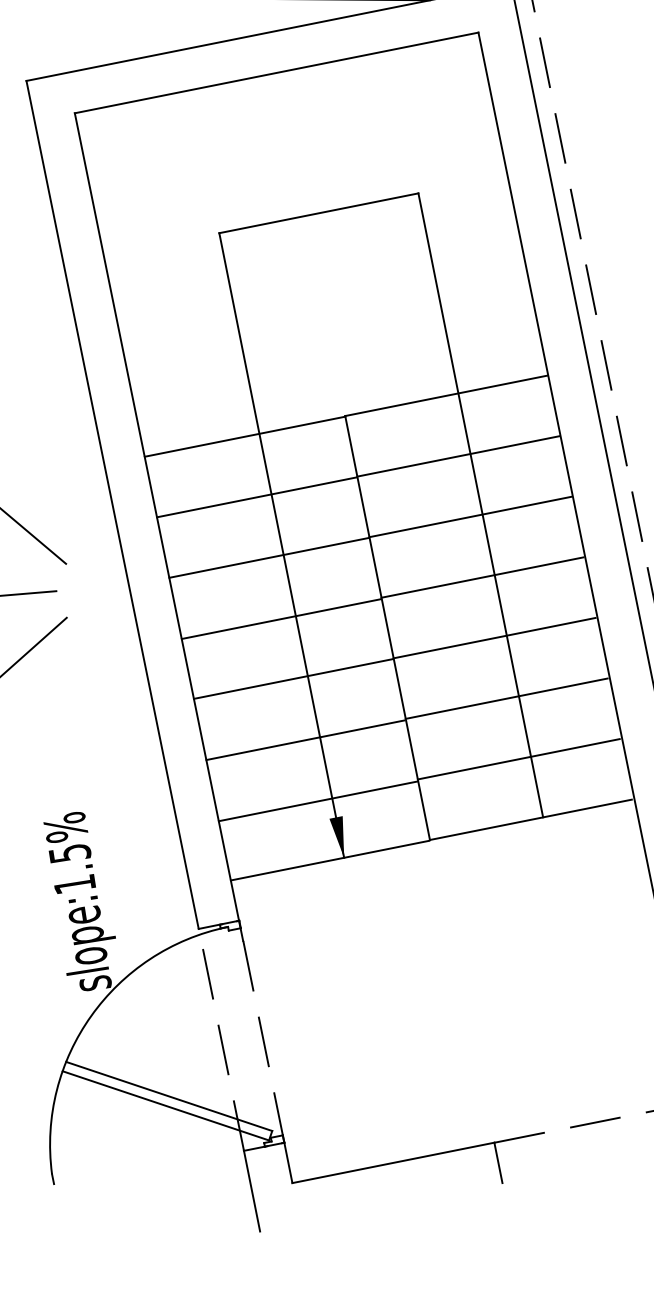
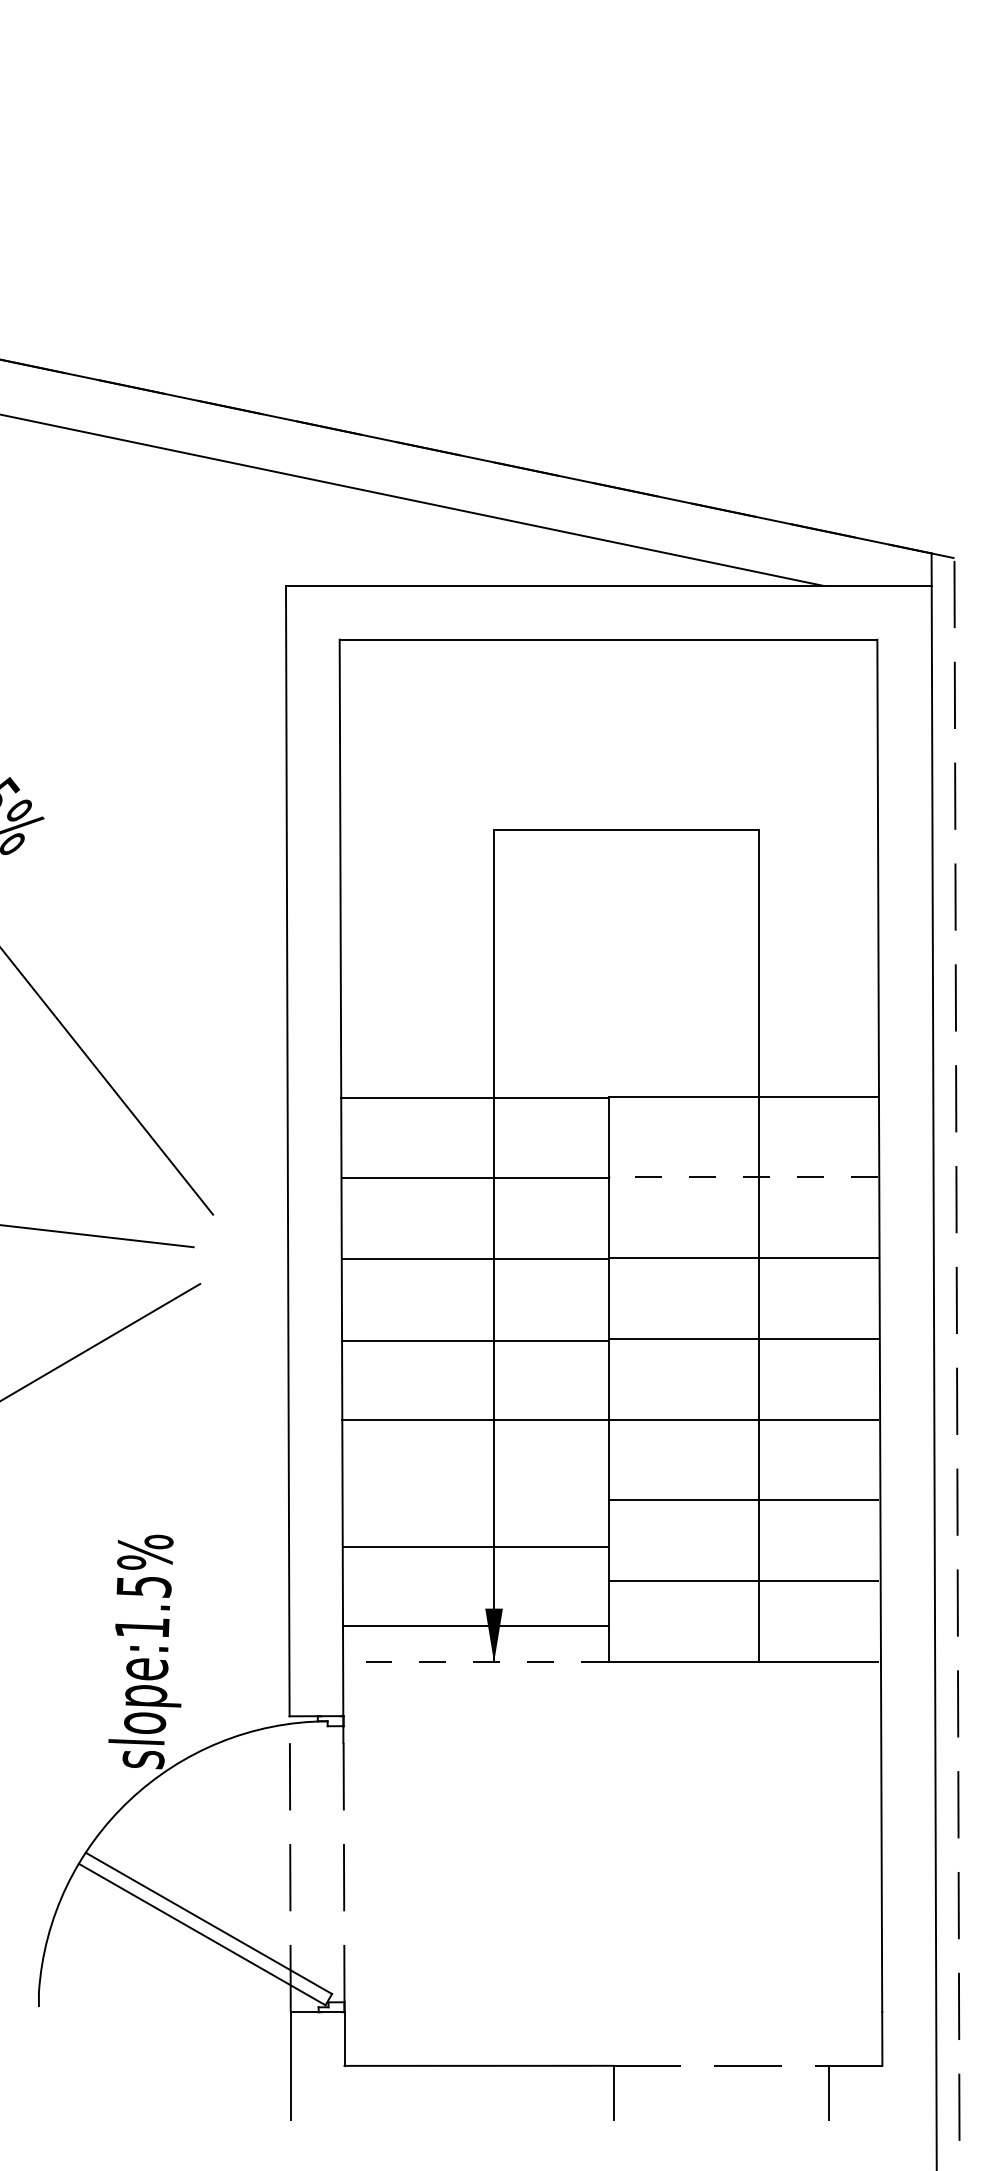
line: (457, 456) -> (742, 1177), solid -> dashed
line: (305, 739) -> (474, 1546), moved
line: (317, 801) -> (474, 1626), moved
line: (329, 860) -> (474, 1662), solid -> dashed

